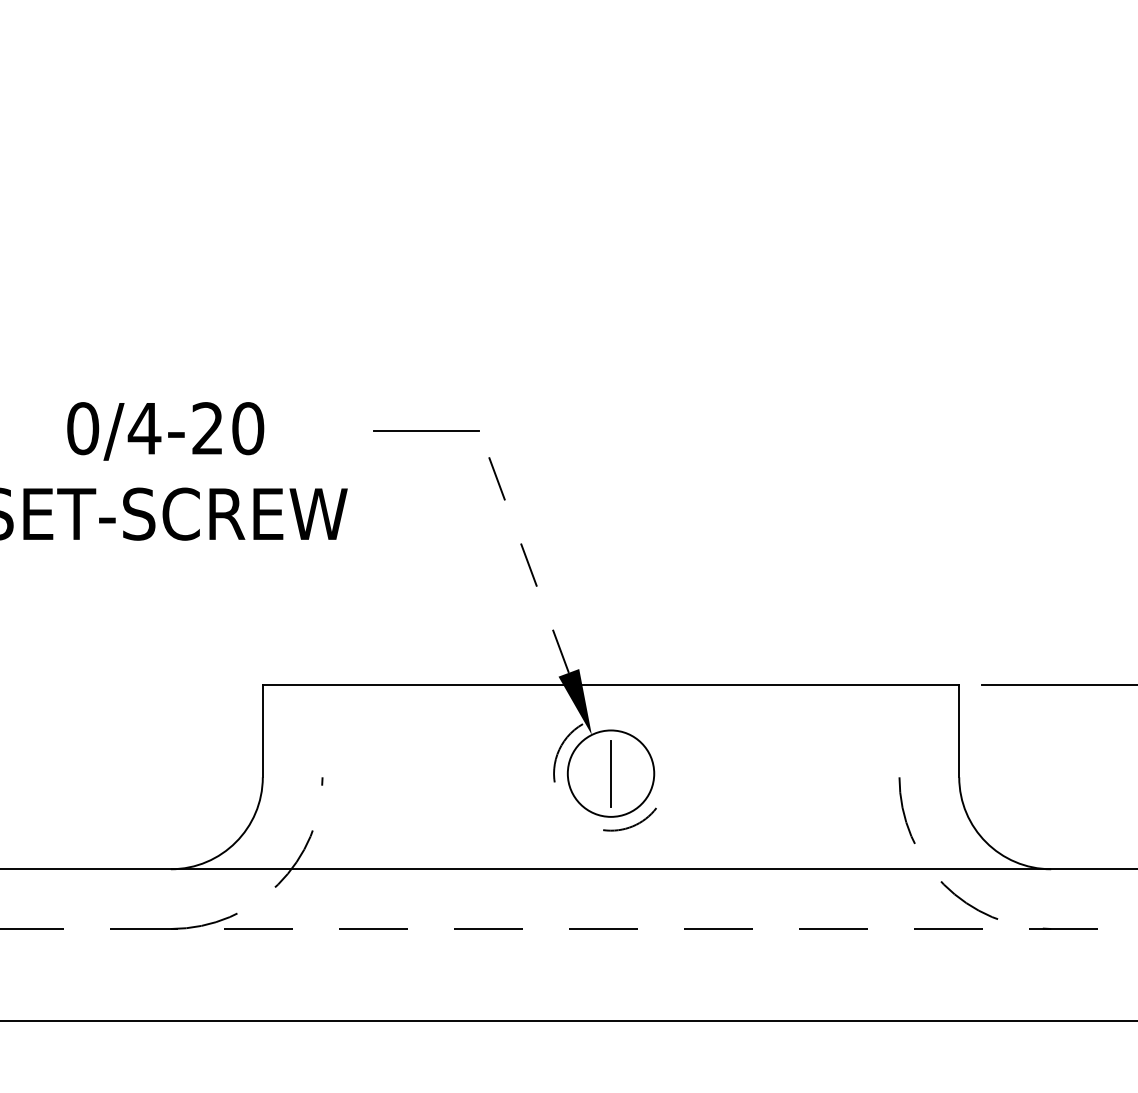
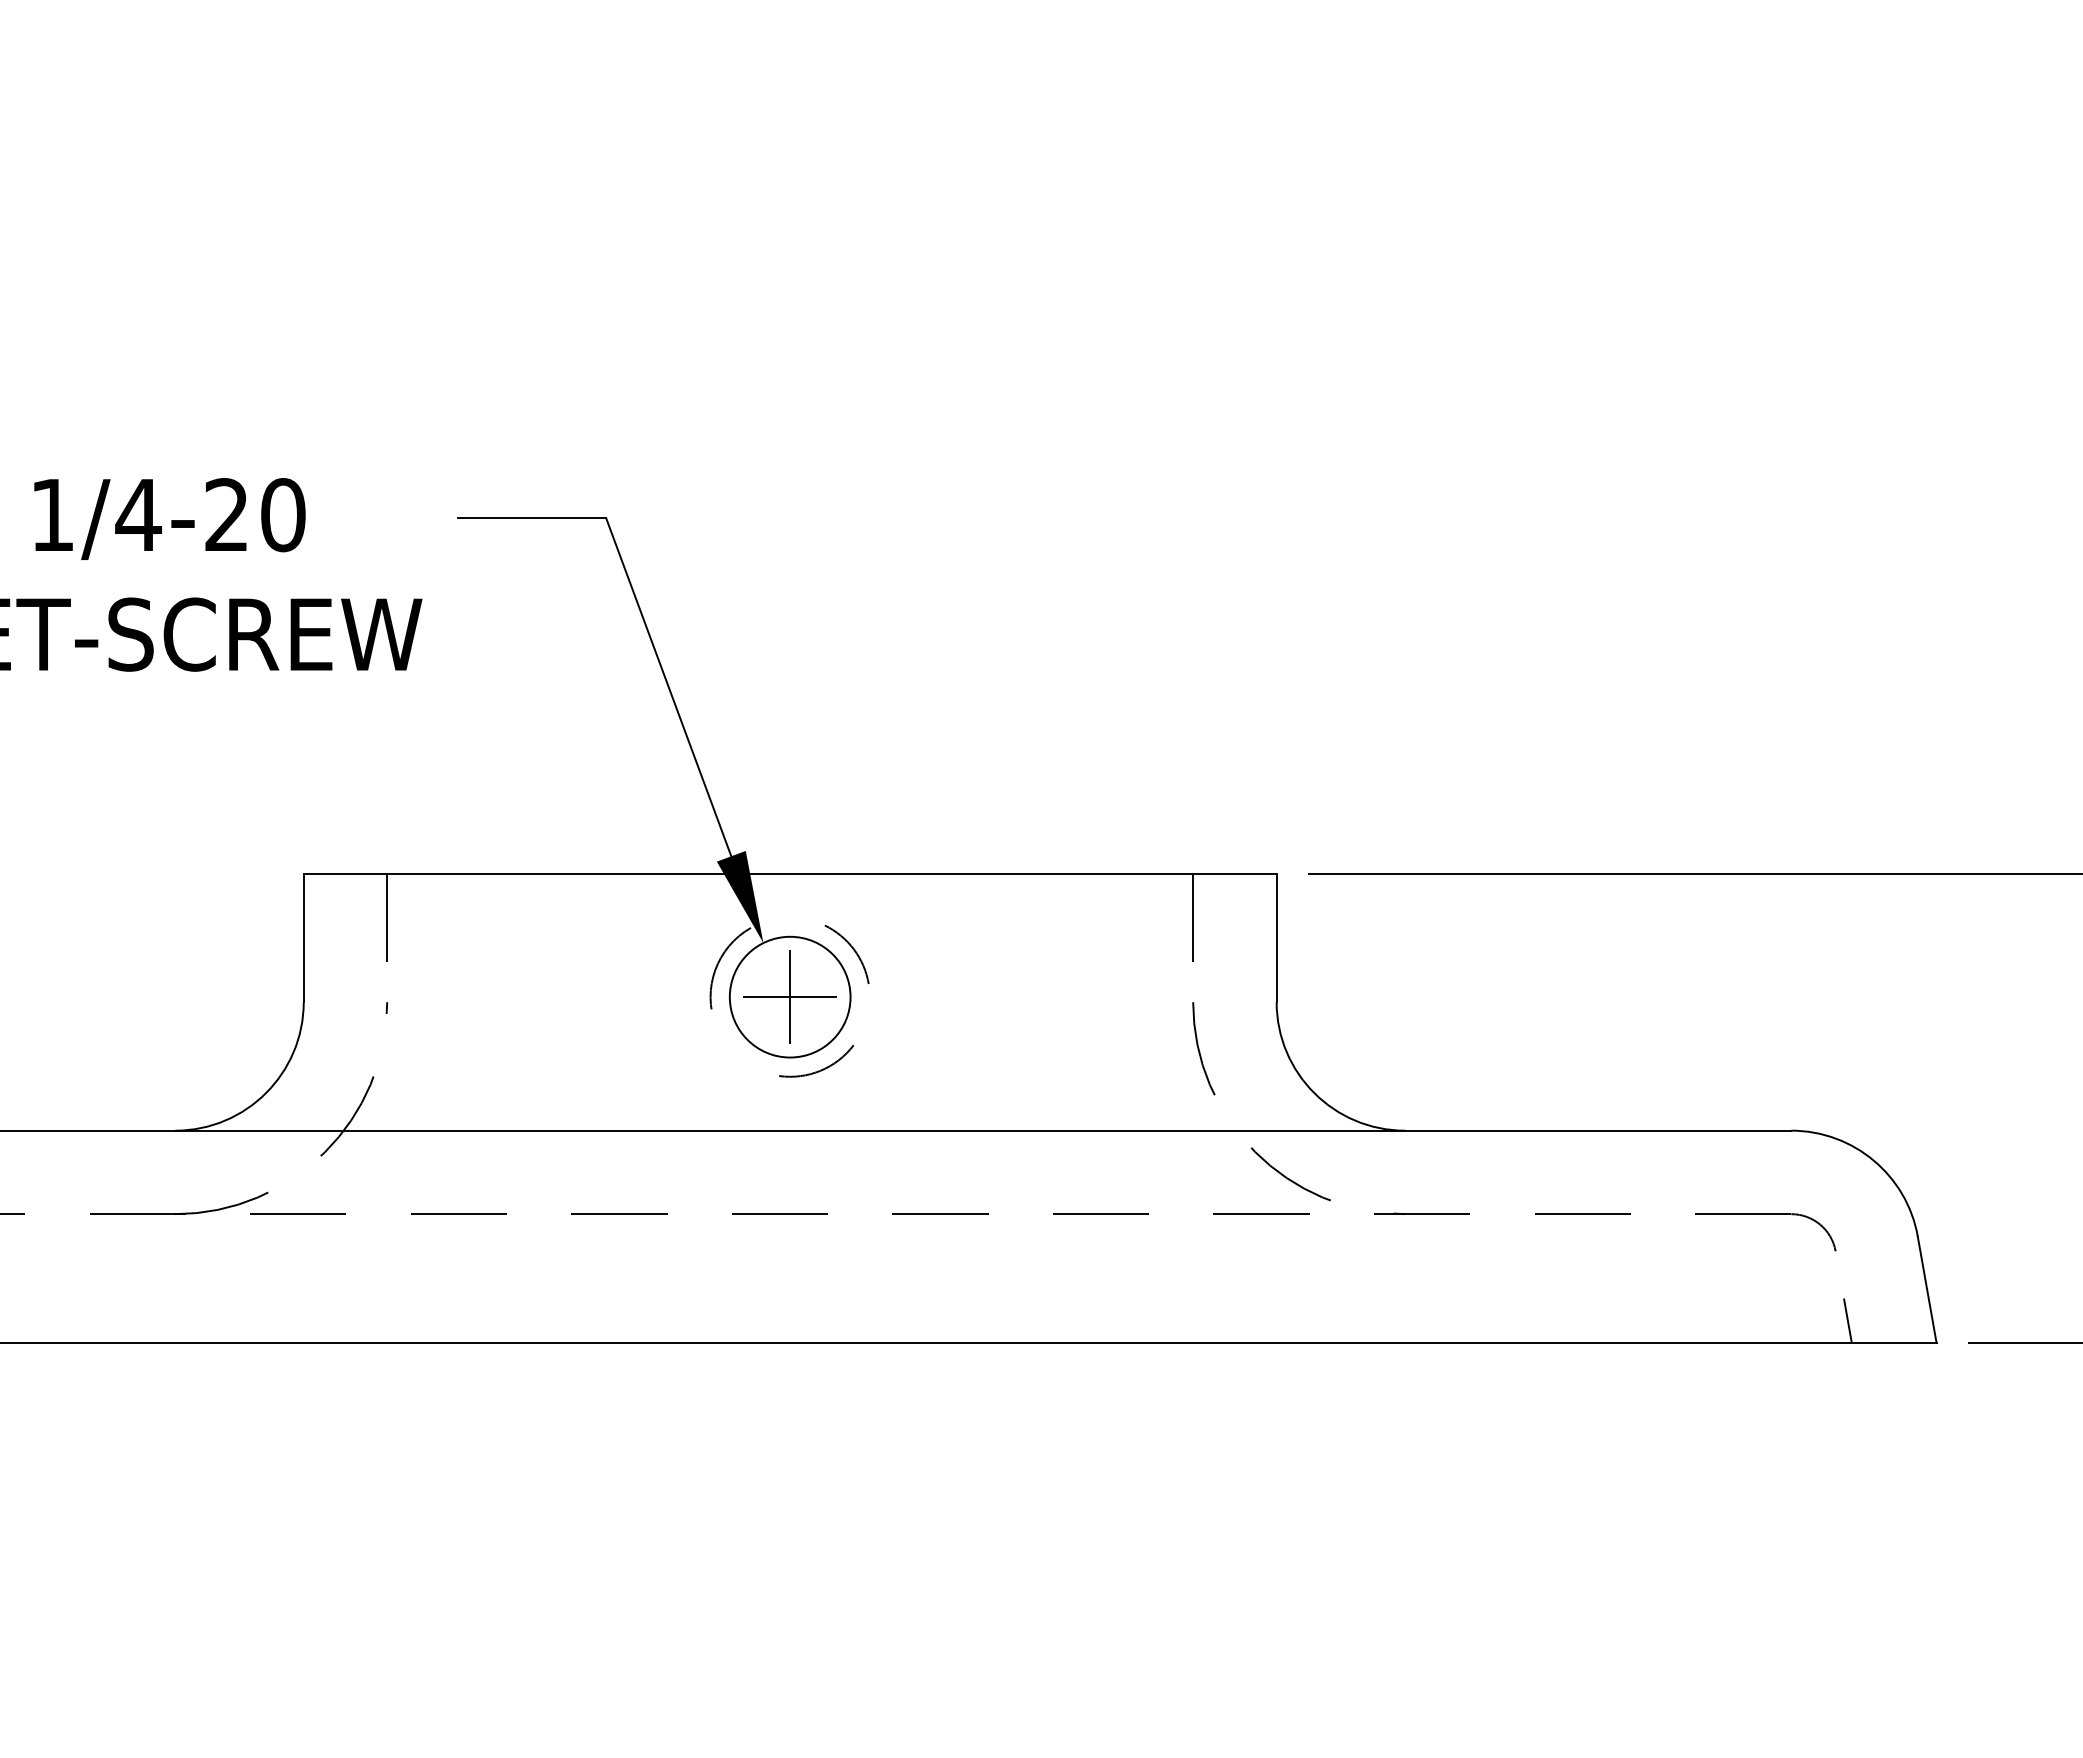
text: (82, 428) -> (52, 515), 0/4-20 -> 1/4-20
line: (523, 551) -> (668, 686), dashed -> solid
line: (322, 716) -> (387, 917), added
line: (899, 716) -> (1193, 917), added
arc: (655, 739) -> (852, 949), added
line: (610, 773) -> (789, 997), added

